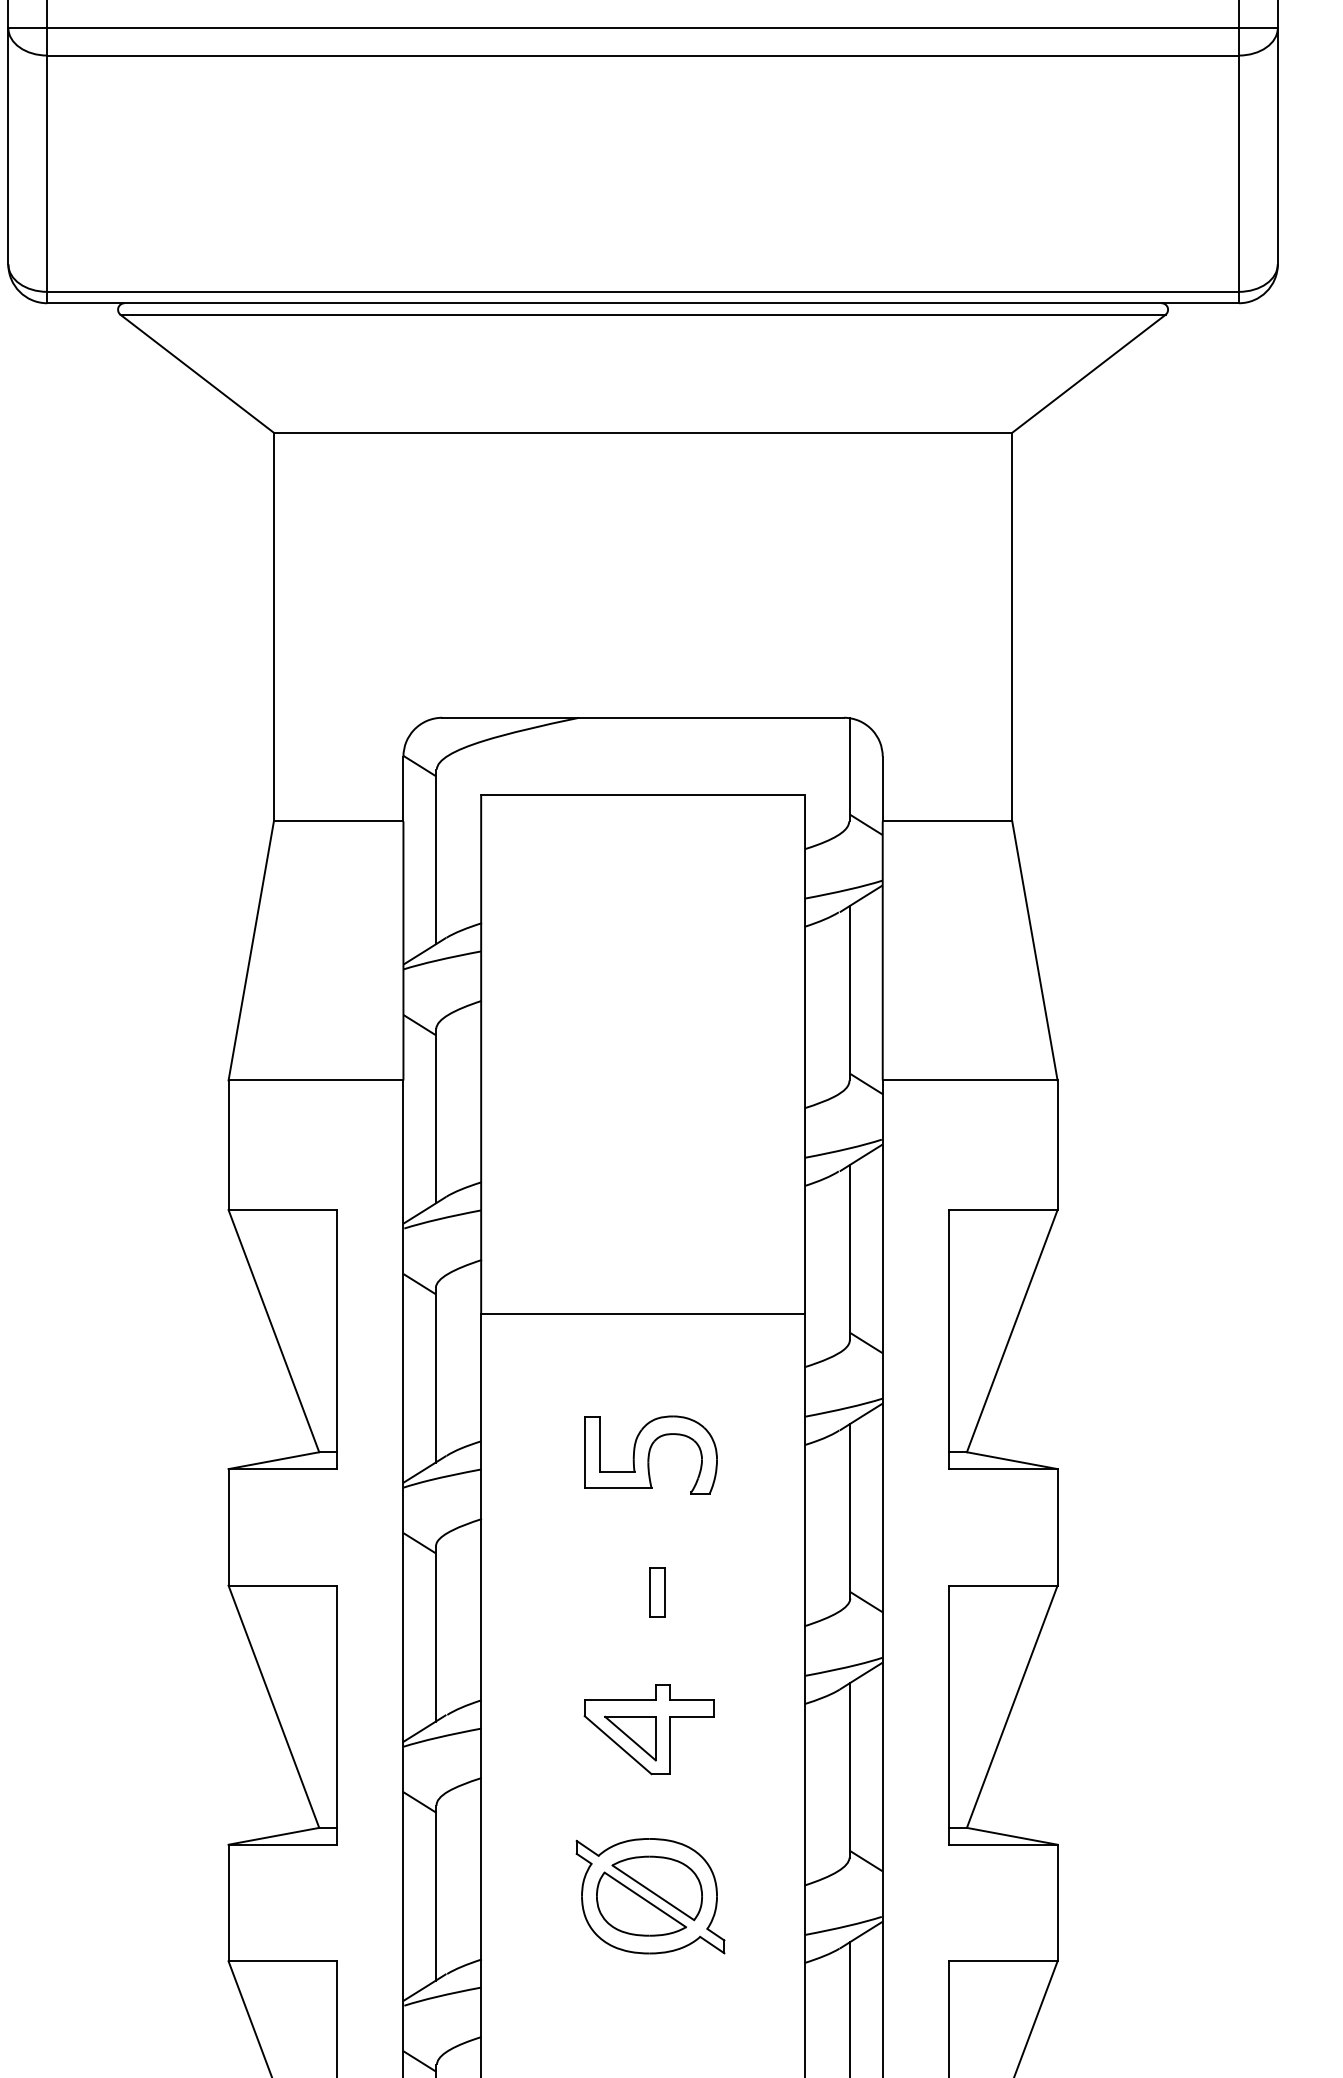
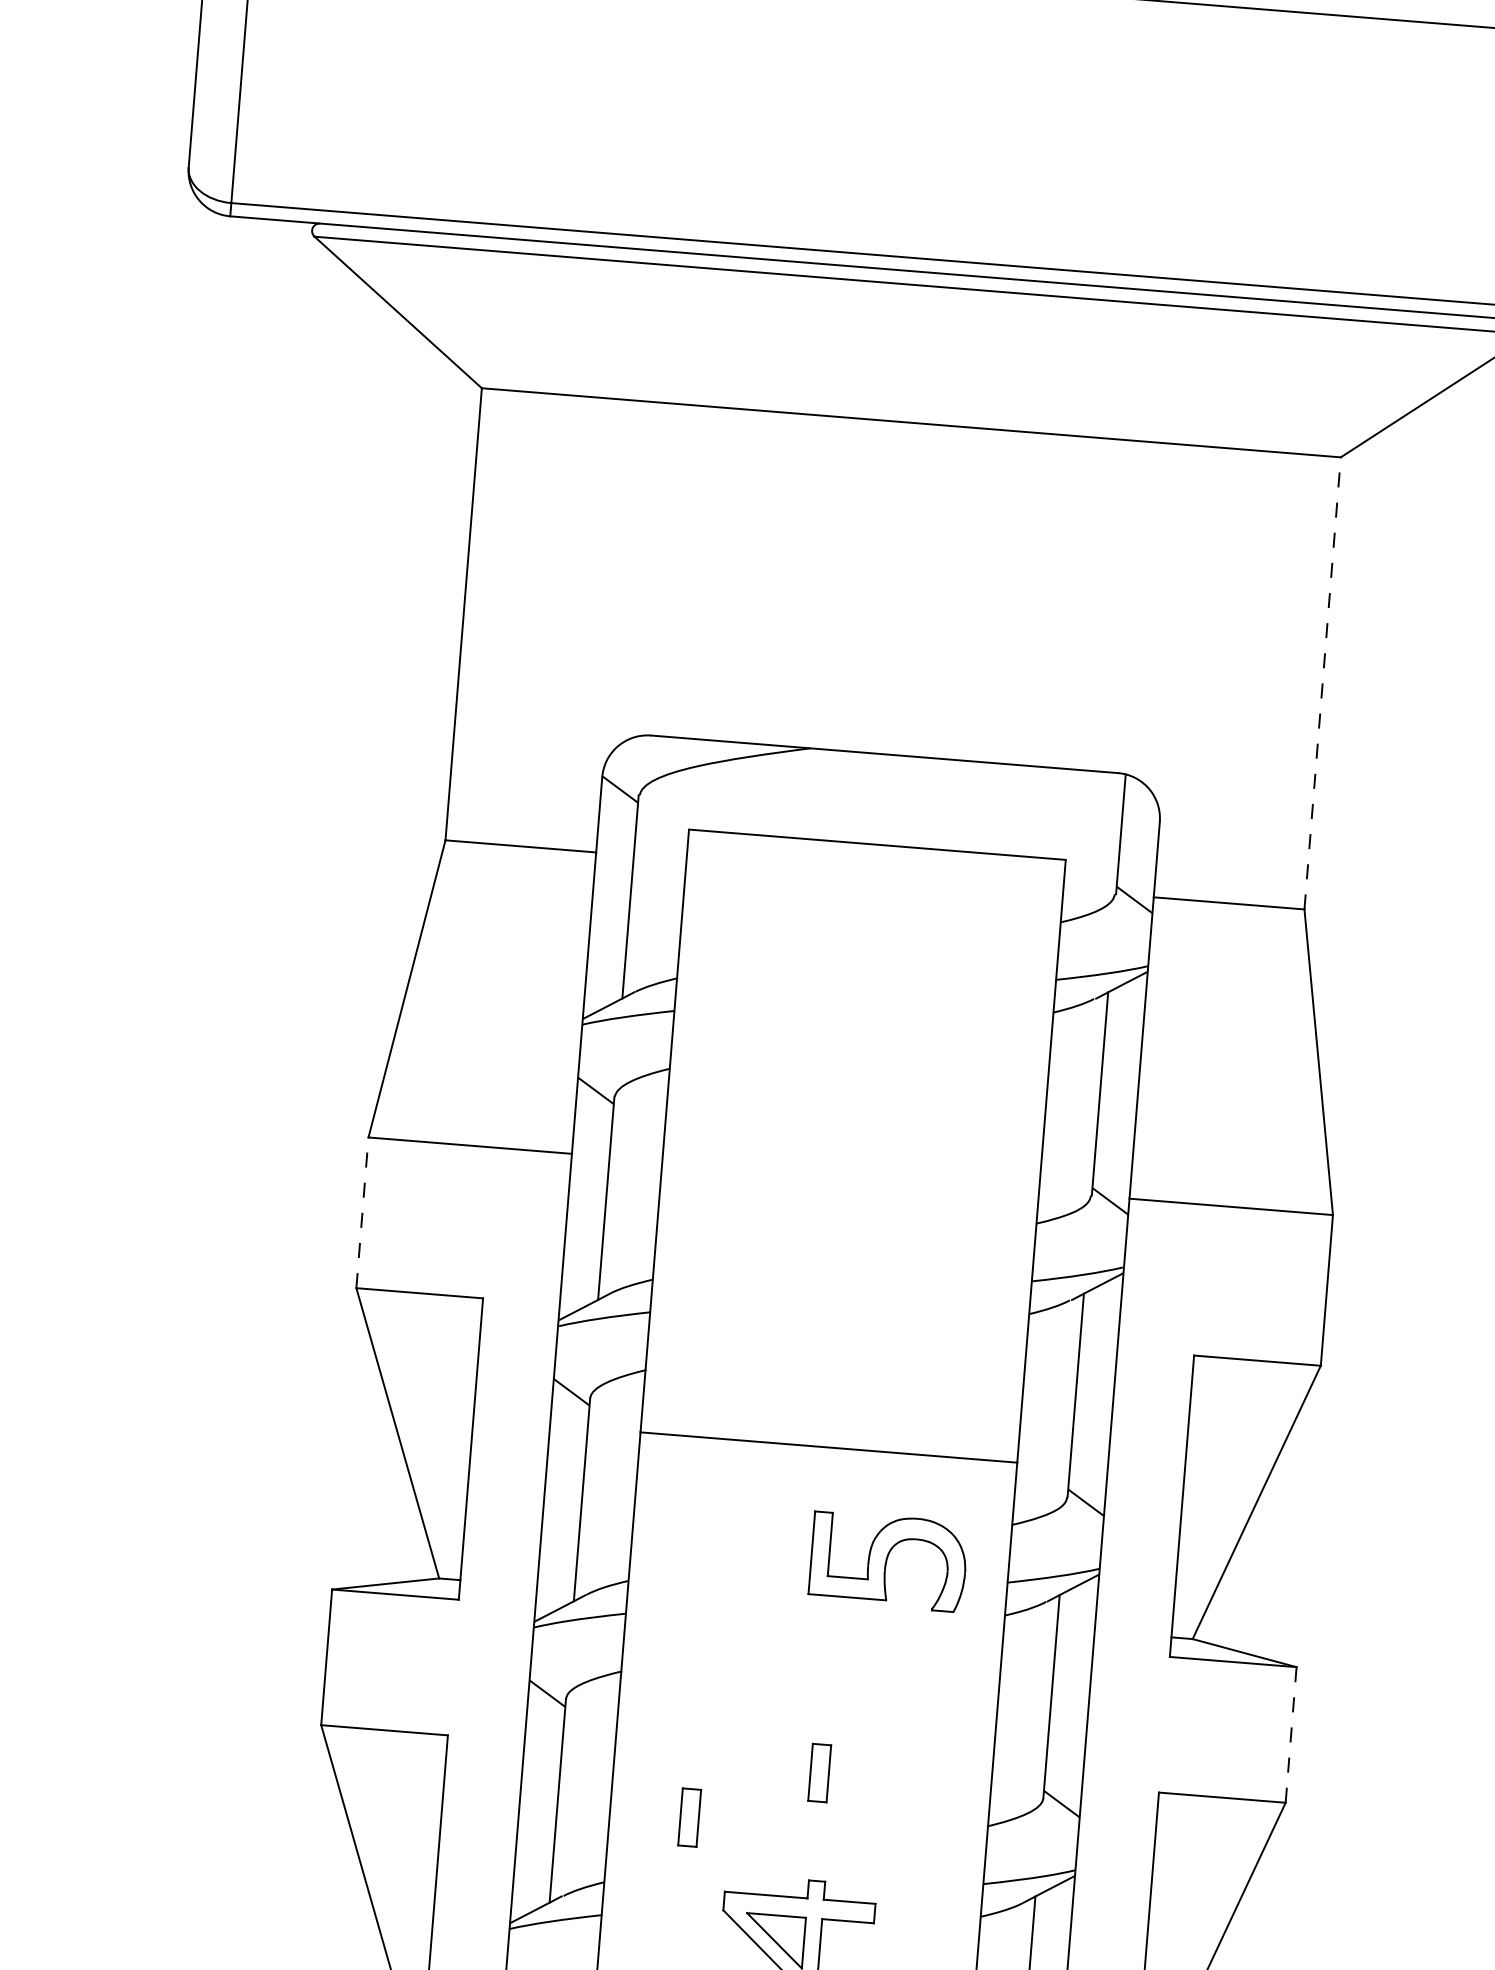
line: (1012, 626) -> (1322, 682), solid -> dashed
line: (228, 1145) -> (362, 1213), solid -> dashed
part: (650, 1454) -> (888, 1561), moved
line: (1057, 1526) -> (1291, 1733), solid -> dashed
part: (549, 1639) -> (689, 1817), added

